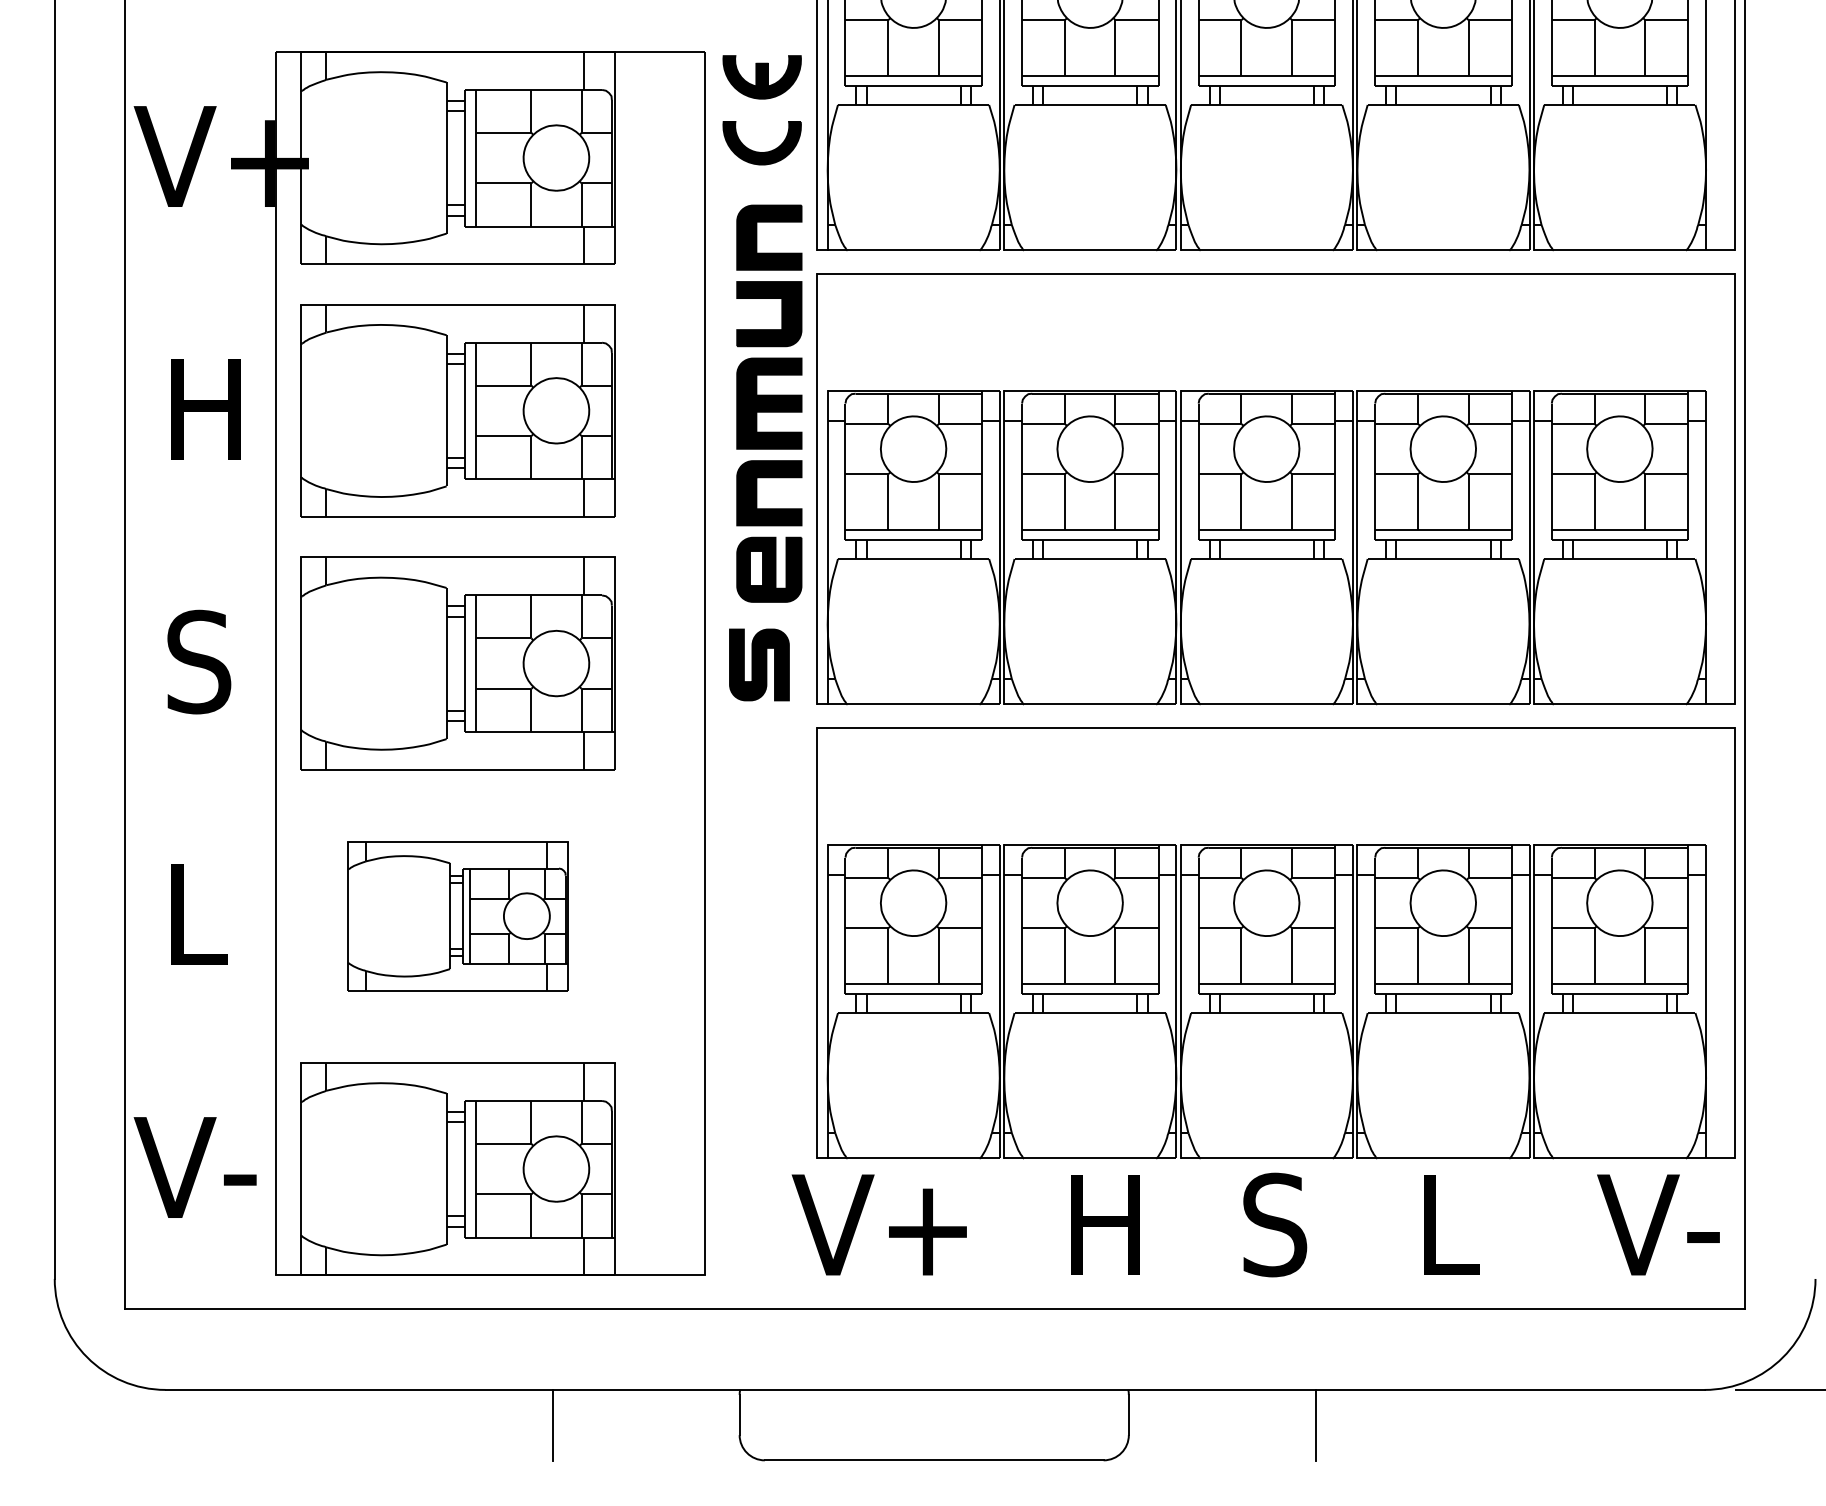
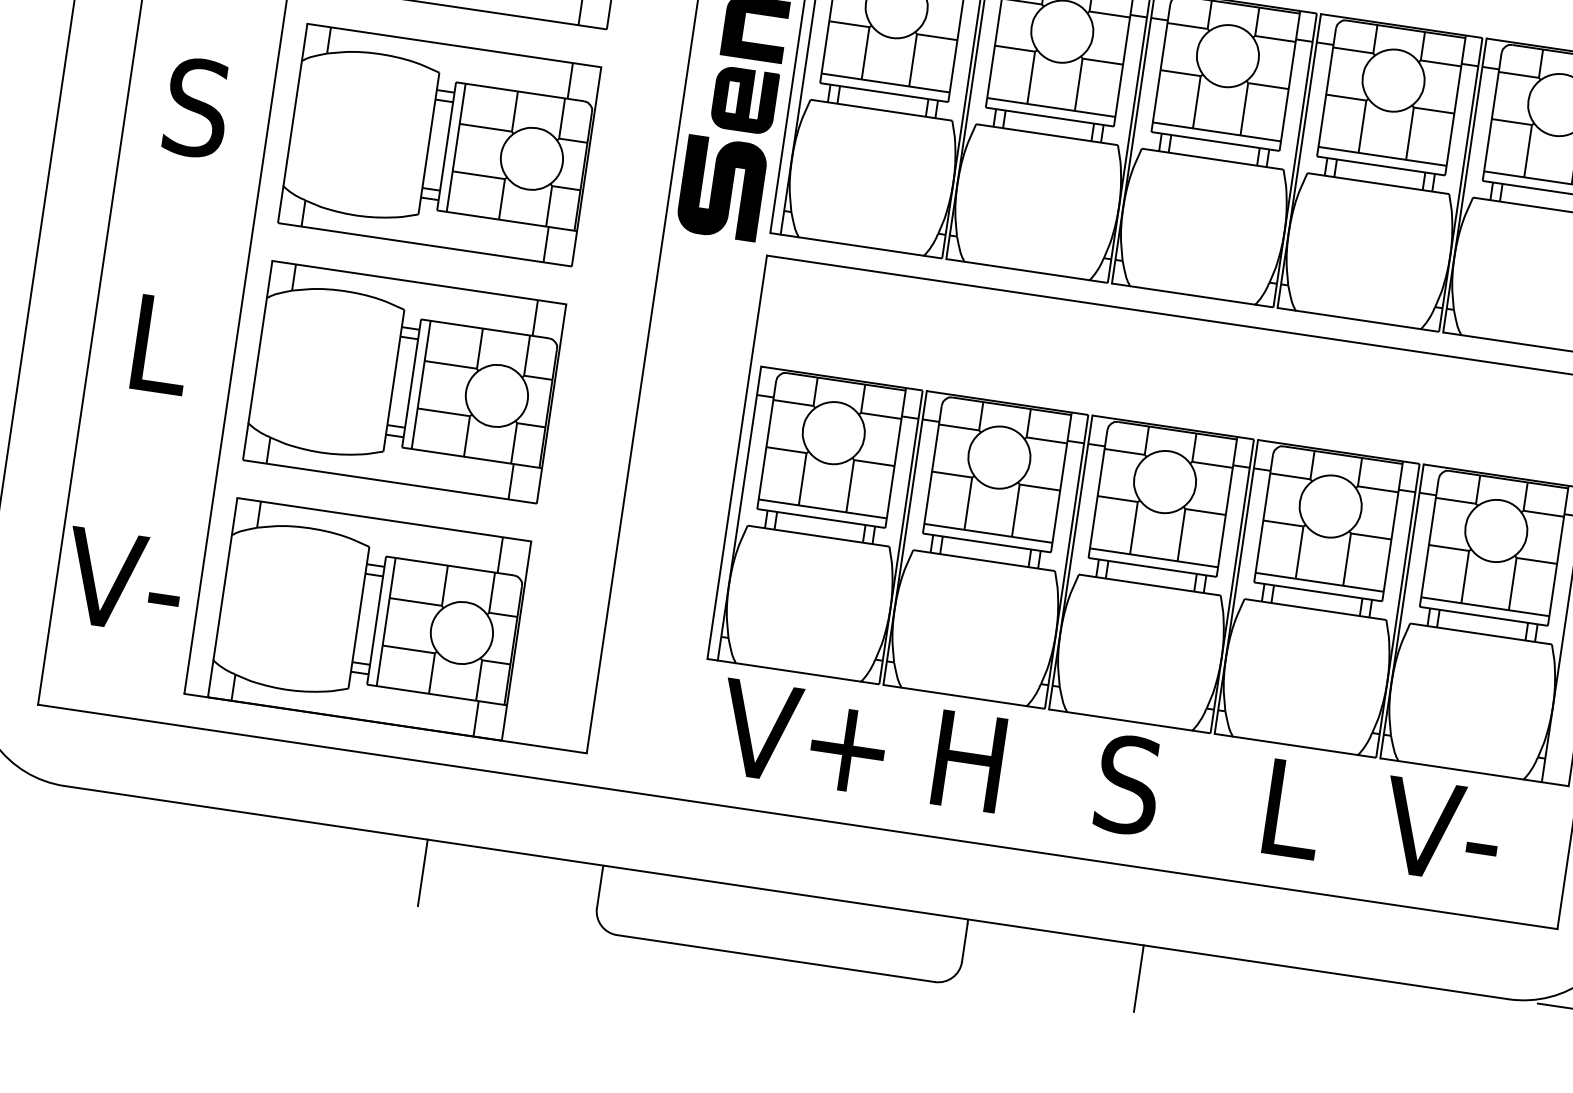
part: (759, 664) -> (722, 187), size x1.43
part: (457, 915) -> (404, 381), size x1.43
text: (878, 1224) -> (802, 736), moved
text: (1658, 1224) -> (1441, 830), moved

